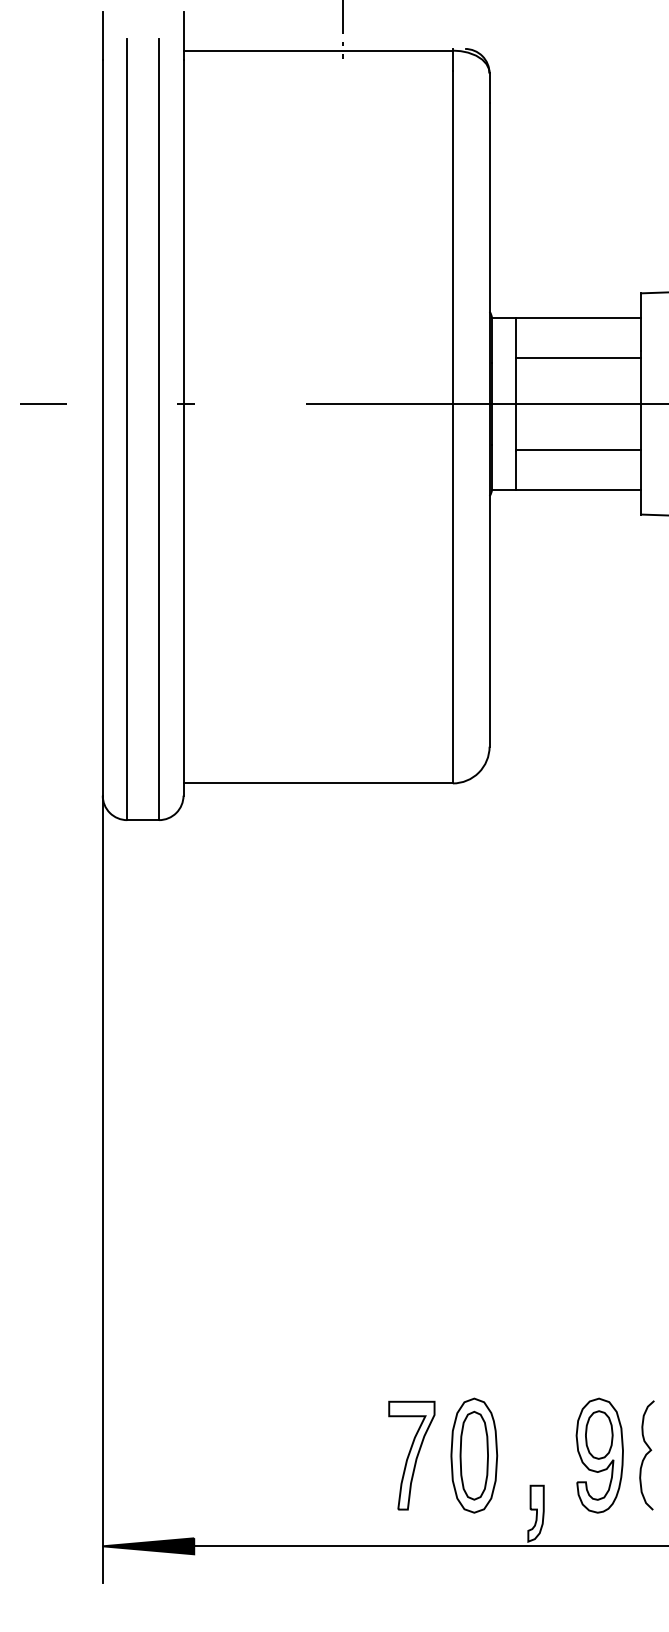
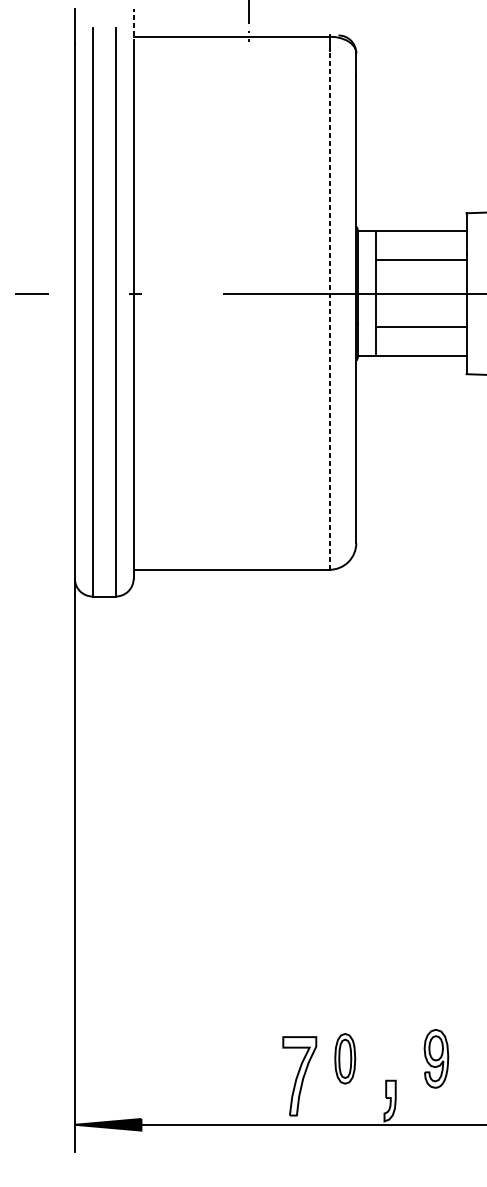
line: (183, 36) -> (133, 26), solid -> dashed
line: (452, 426) -> (329, 310), solid -> dashed
part: (411, 1455) -> (299, 1076), moved
part: (474, 1455) -> (345, 1058), size x0.6
part: (599, 1455) -> (436, 1058), size x0.7
curve: (646, 1455) -> (470, 1058), removed

